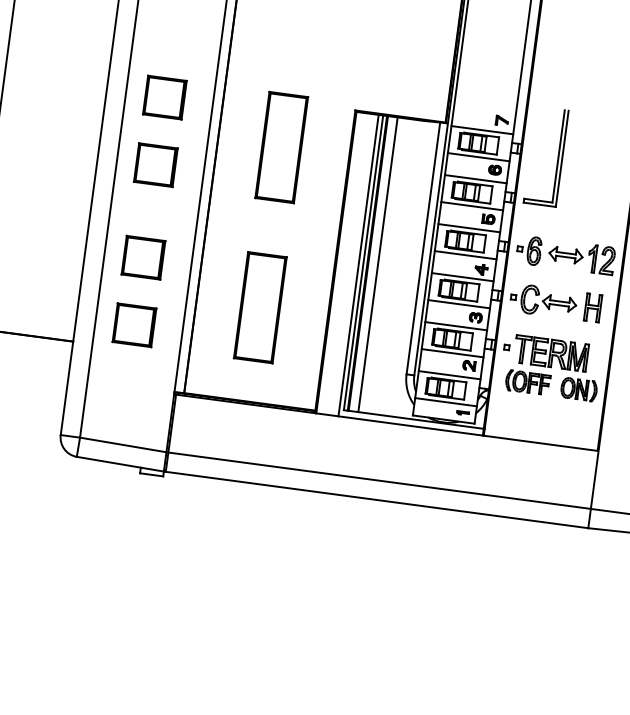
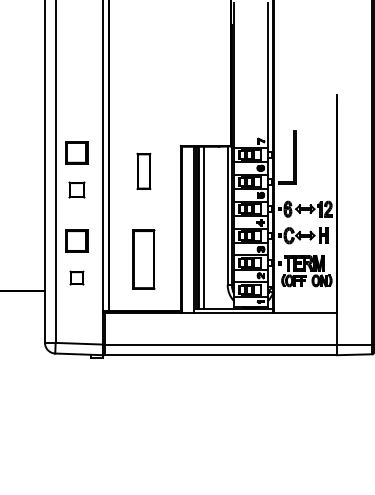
part: (281, 147) -> (143, 171), size x0.6
part: (155, 164) -> (76, 189), size x0.7
part: (133, 323) -> (76, 277), size x0.6

